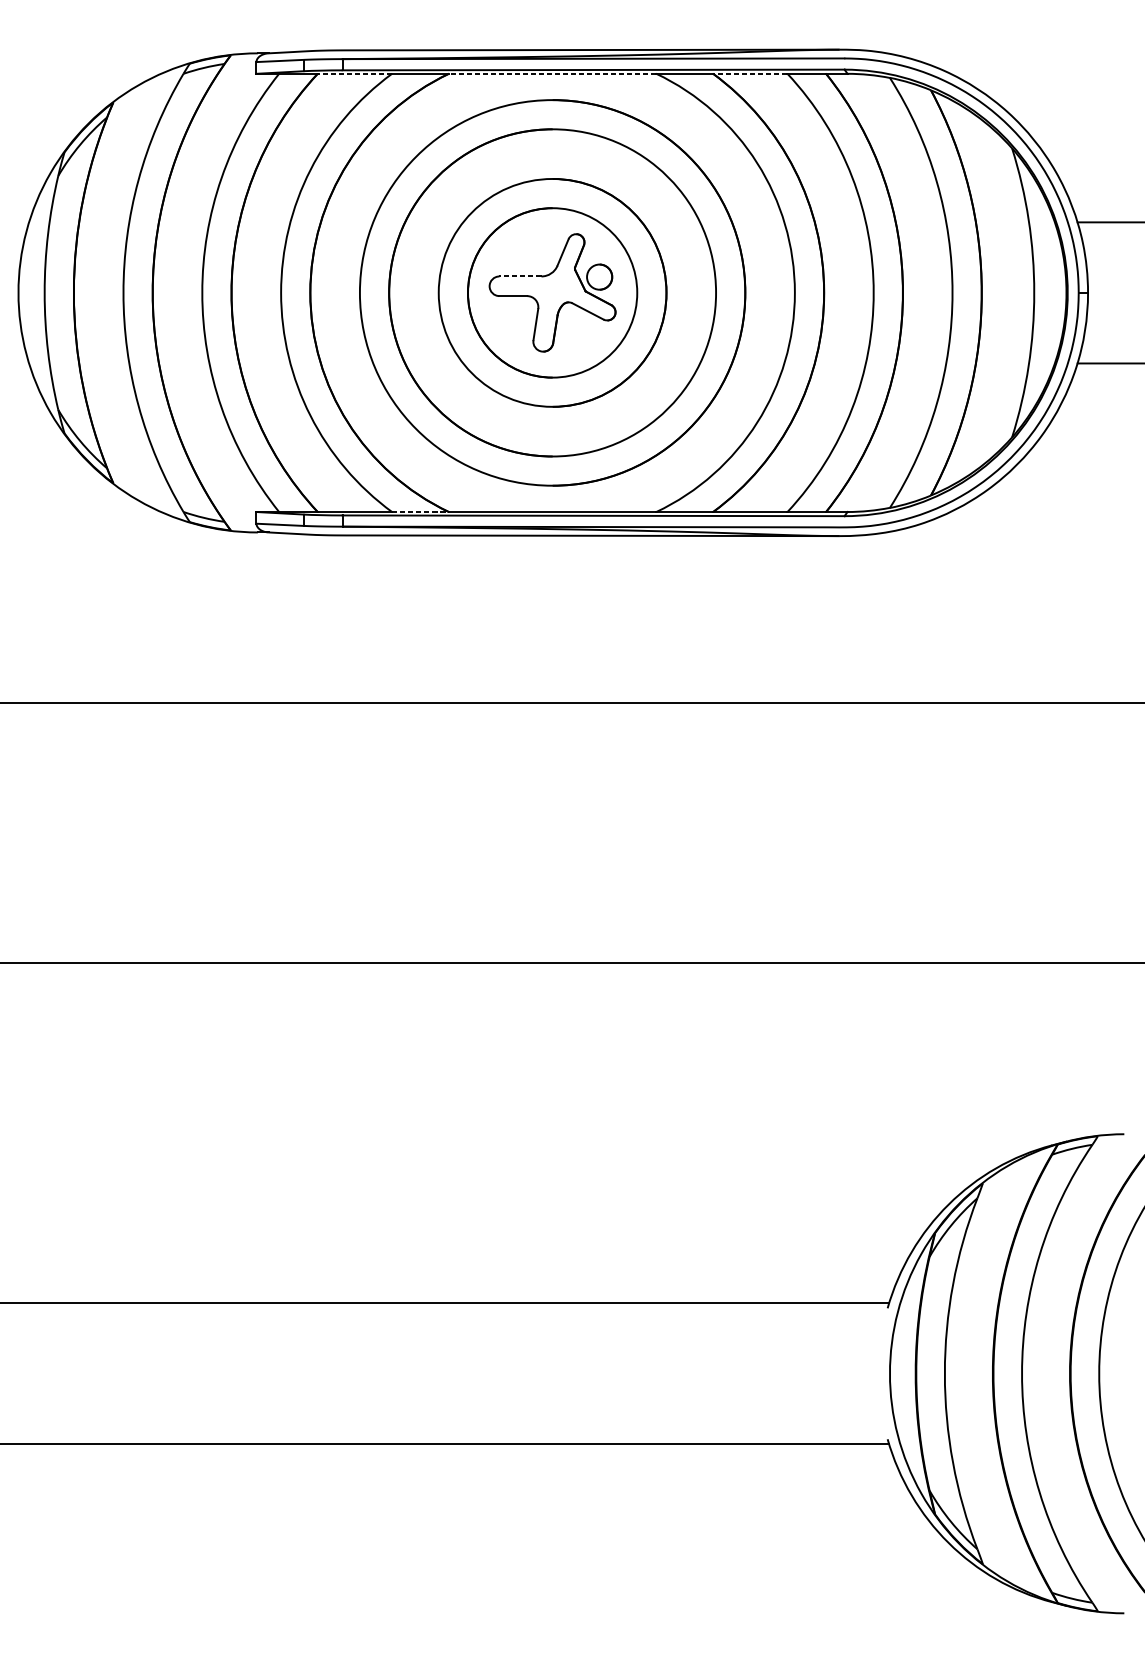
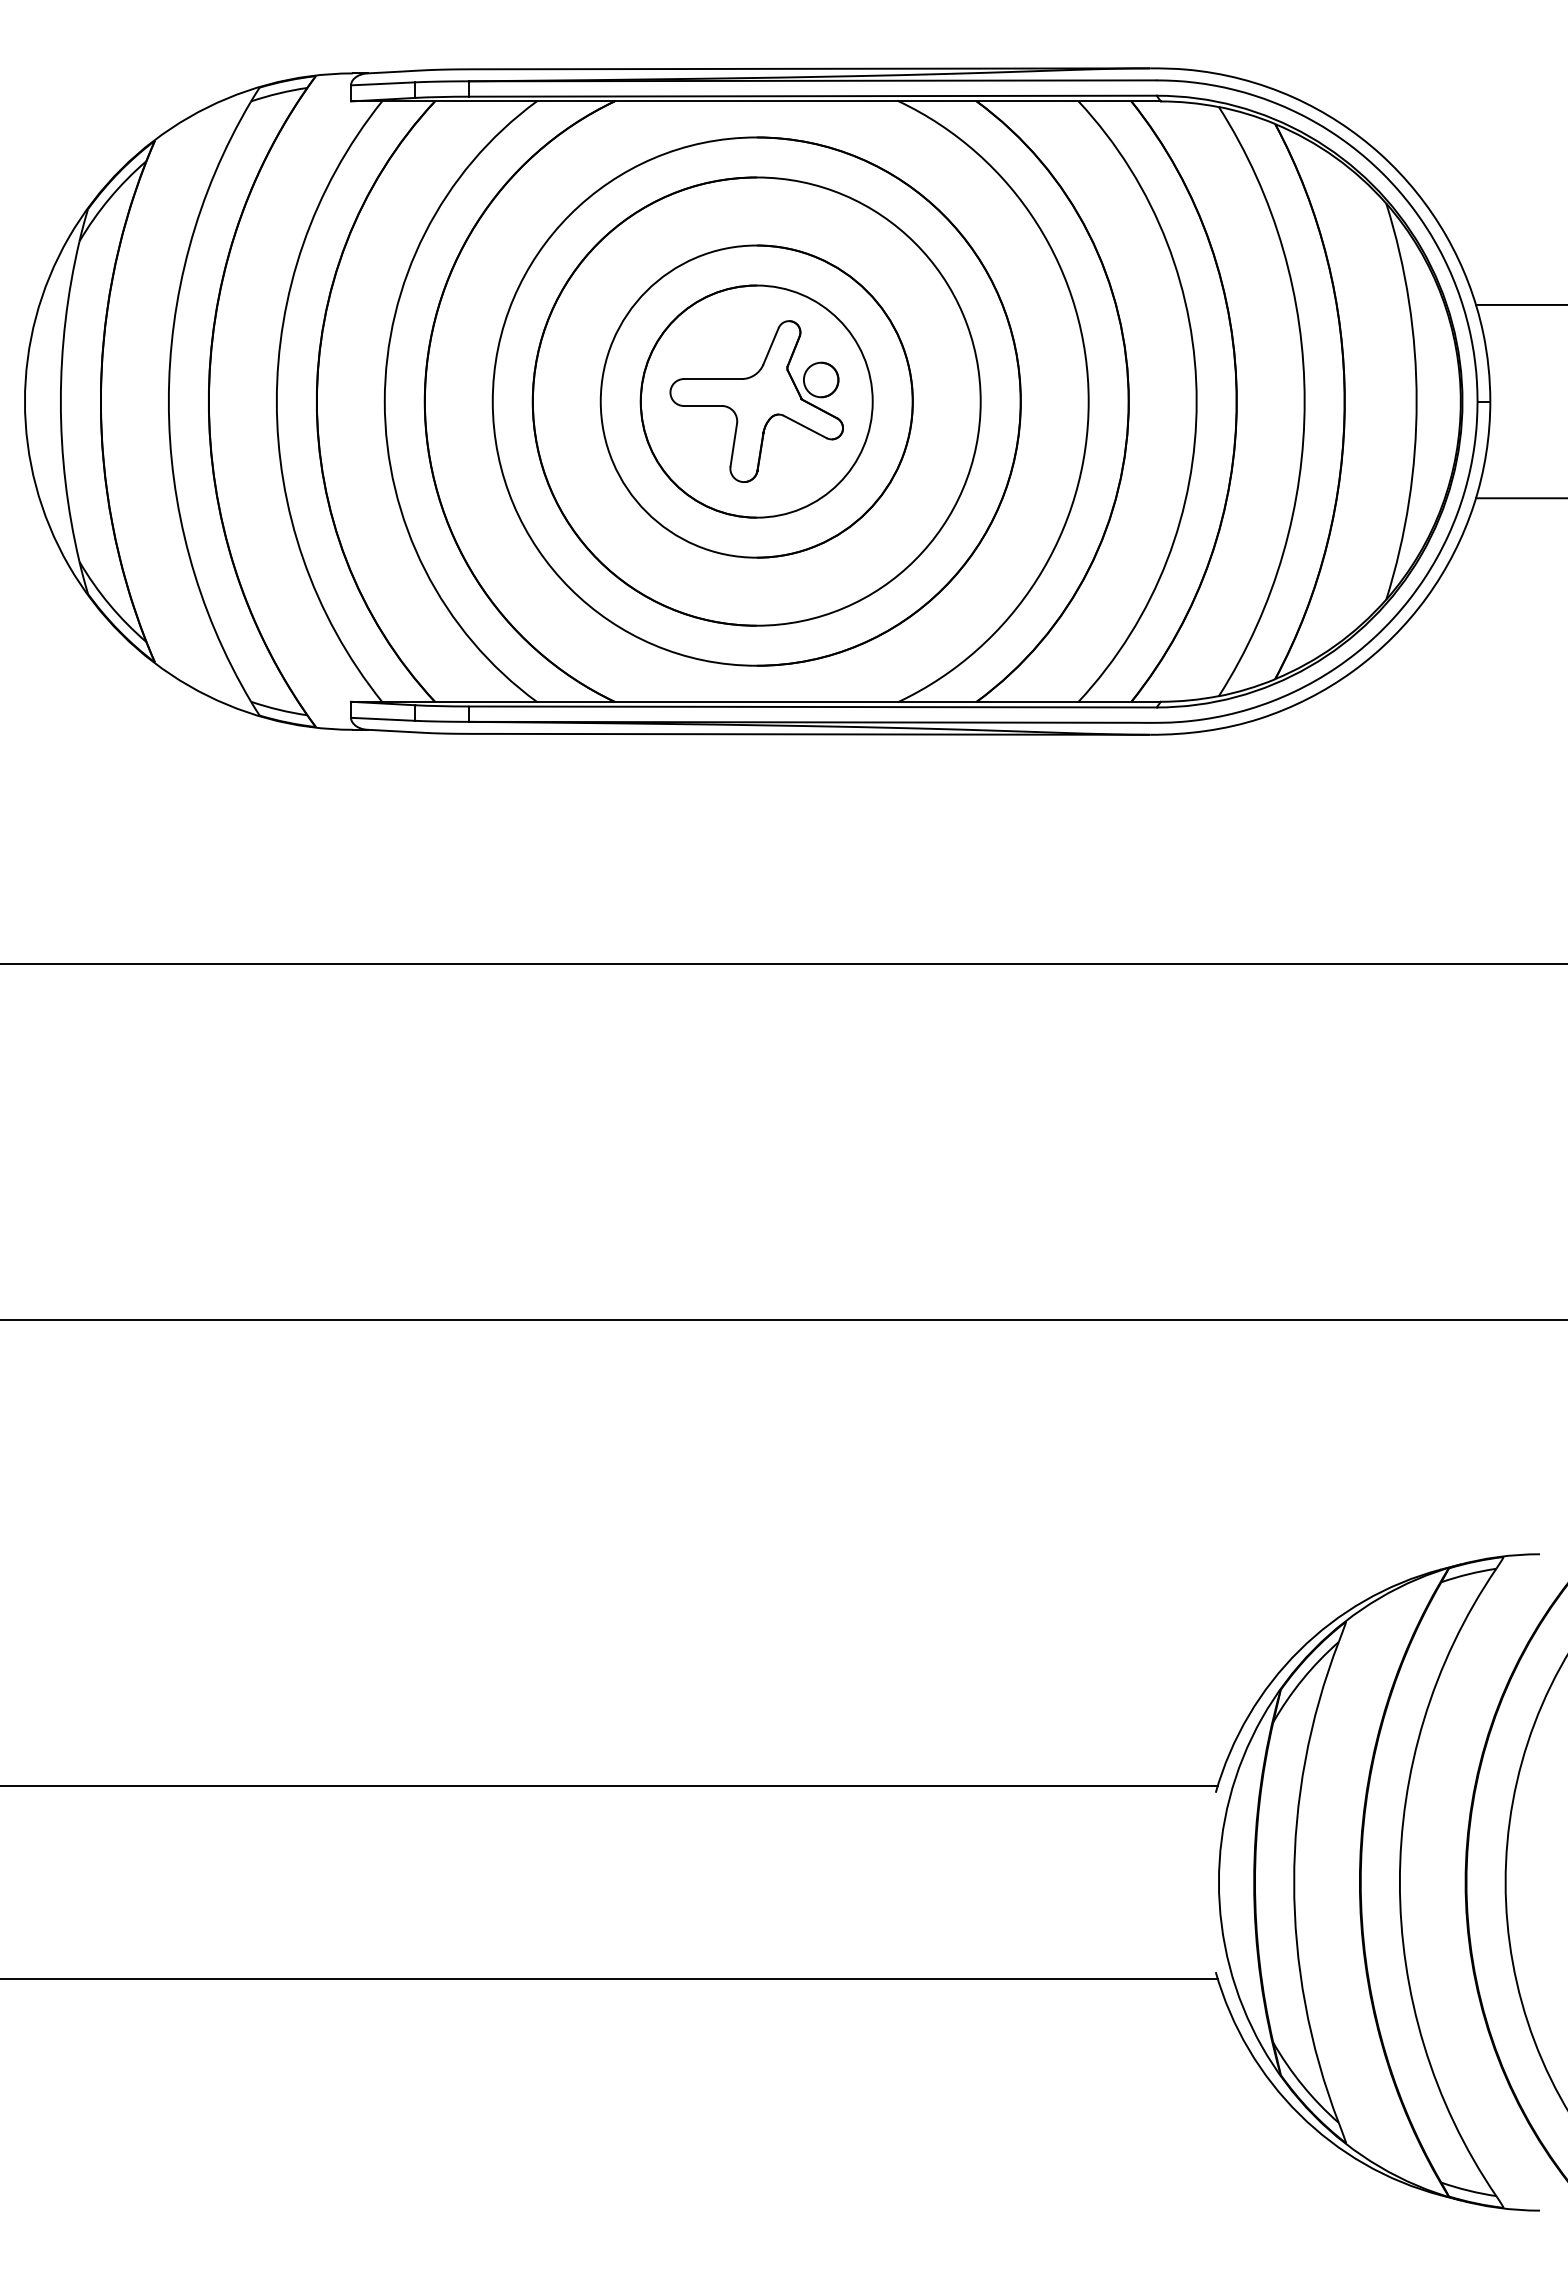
line: (354, 73) -> (485, 101), dashed -> solid
line: (552, 73) -> (756, 101), dashed -> solid
line: (750, 73) -> (1027, 101), dashed -> solid
line: (520, 276) -> (712, 379), dashed -> solid
line: (421, 511) -> (576, 701), dashed -> solid

